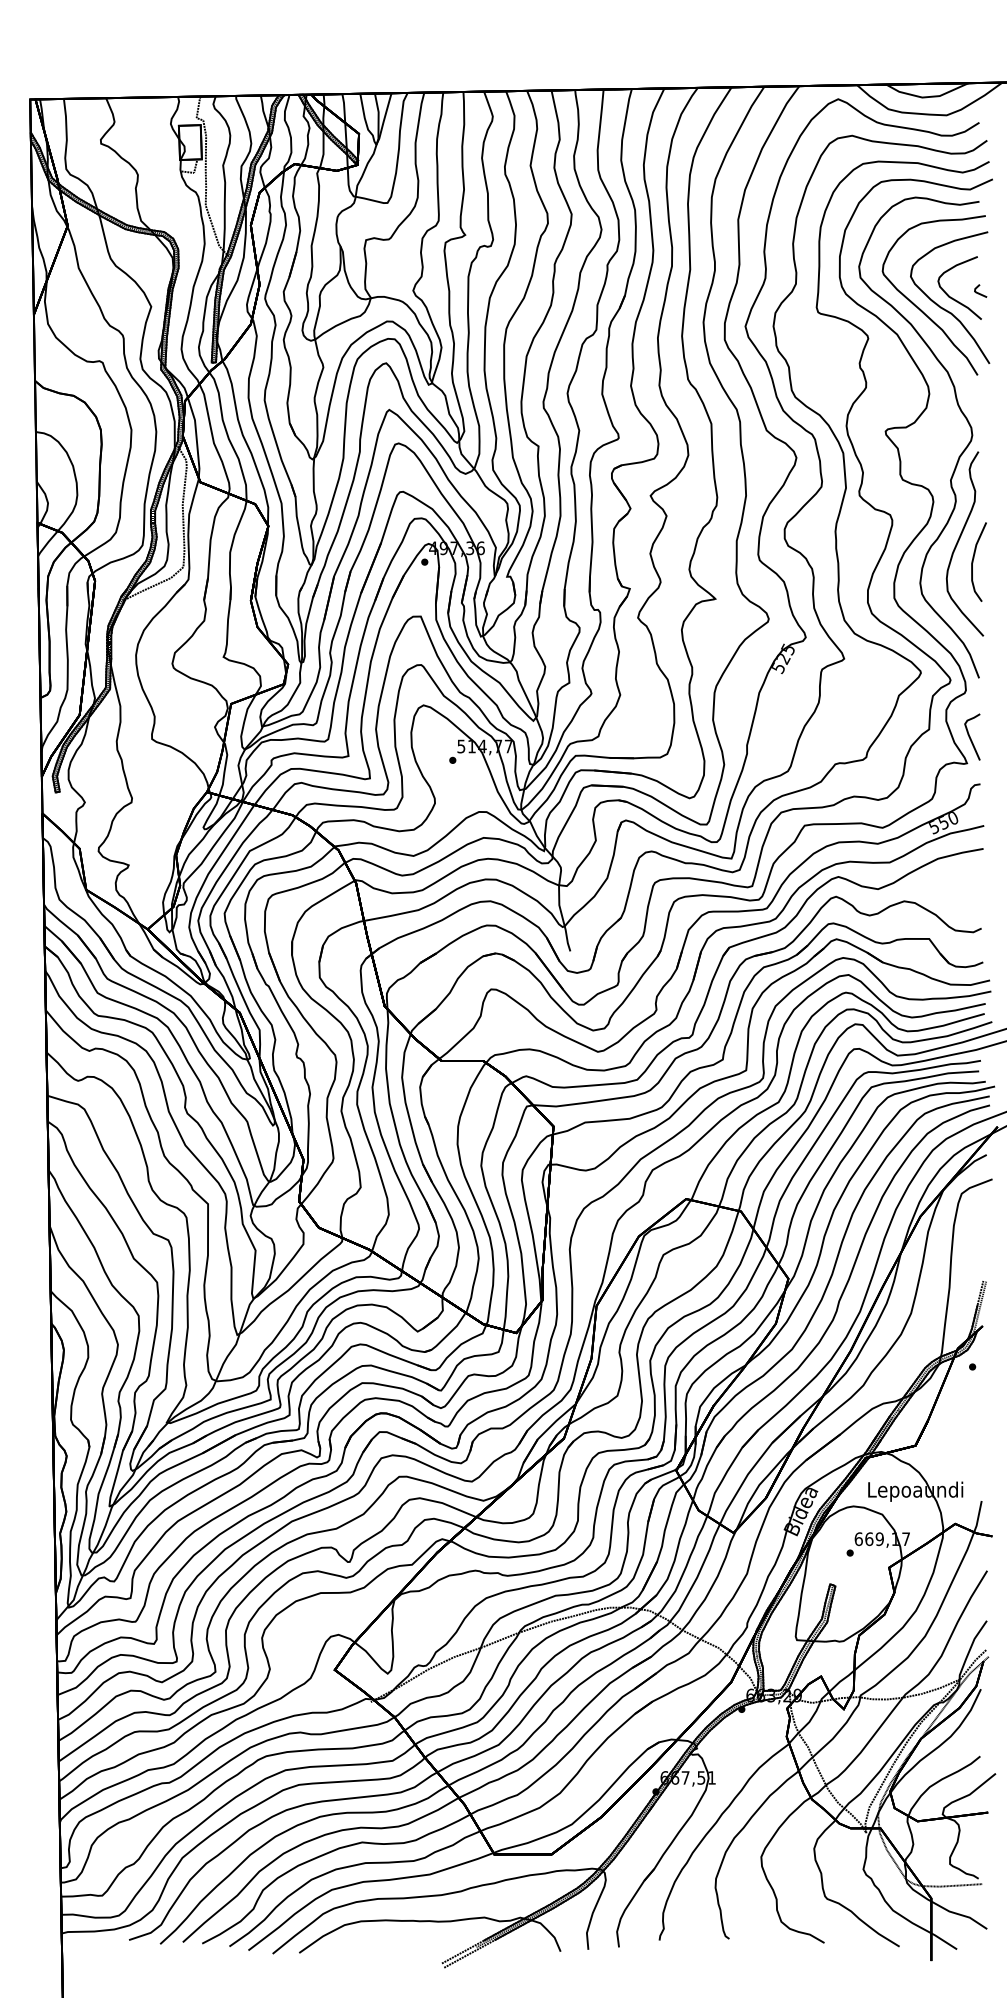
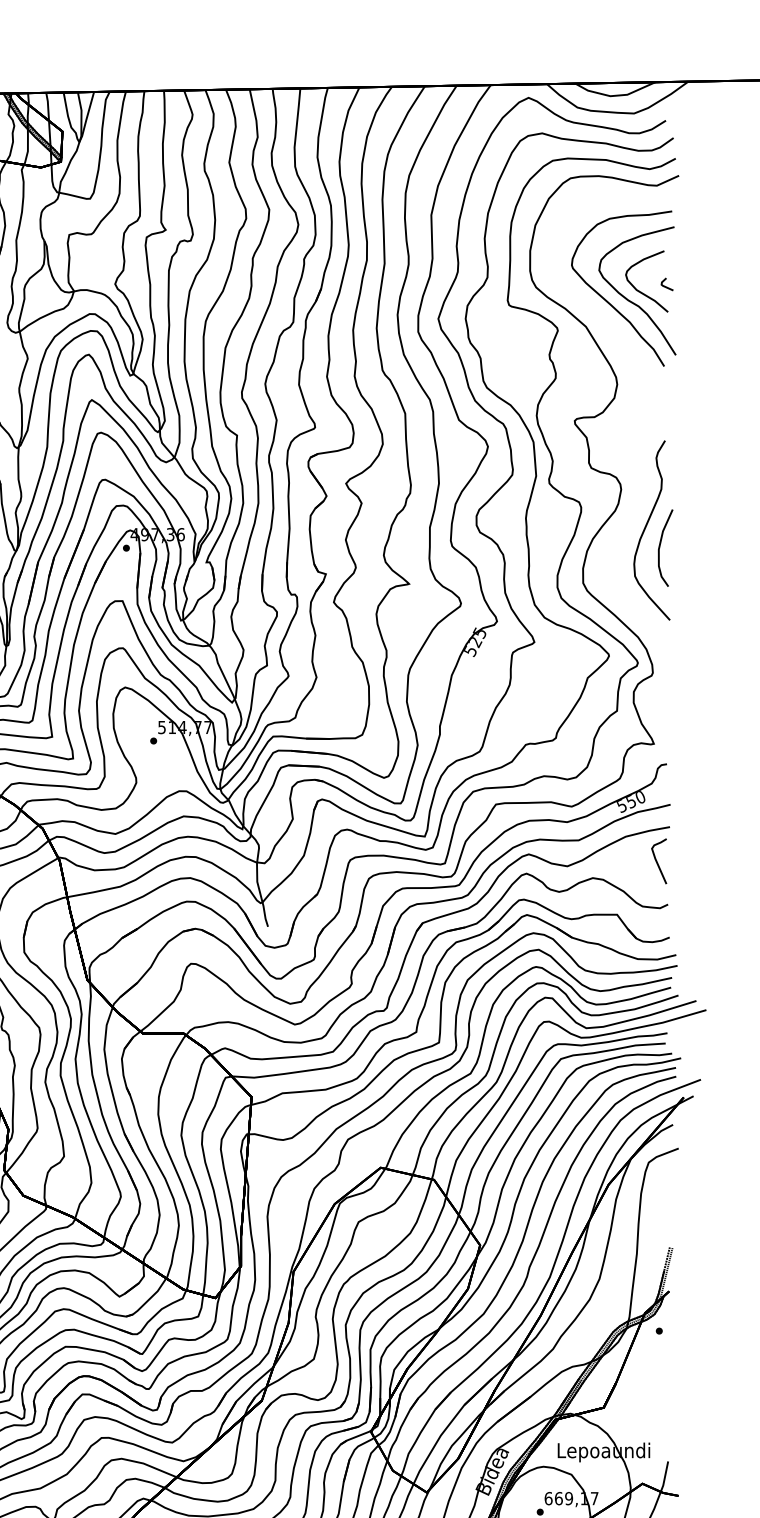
curve: (958, 456) -> (645, 445), removed
curve: (970, 736) -> (657, 860), moved

